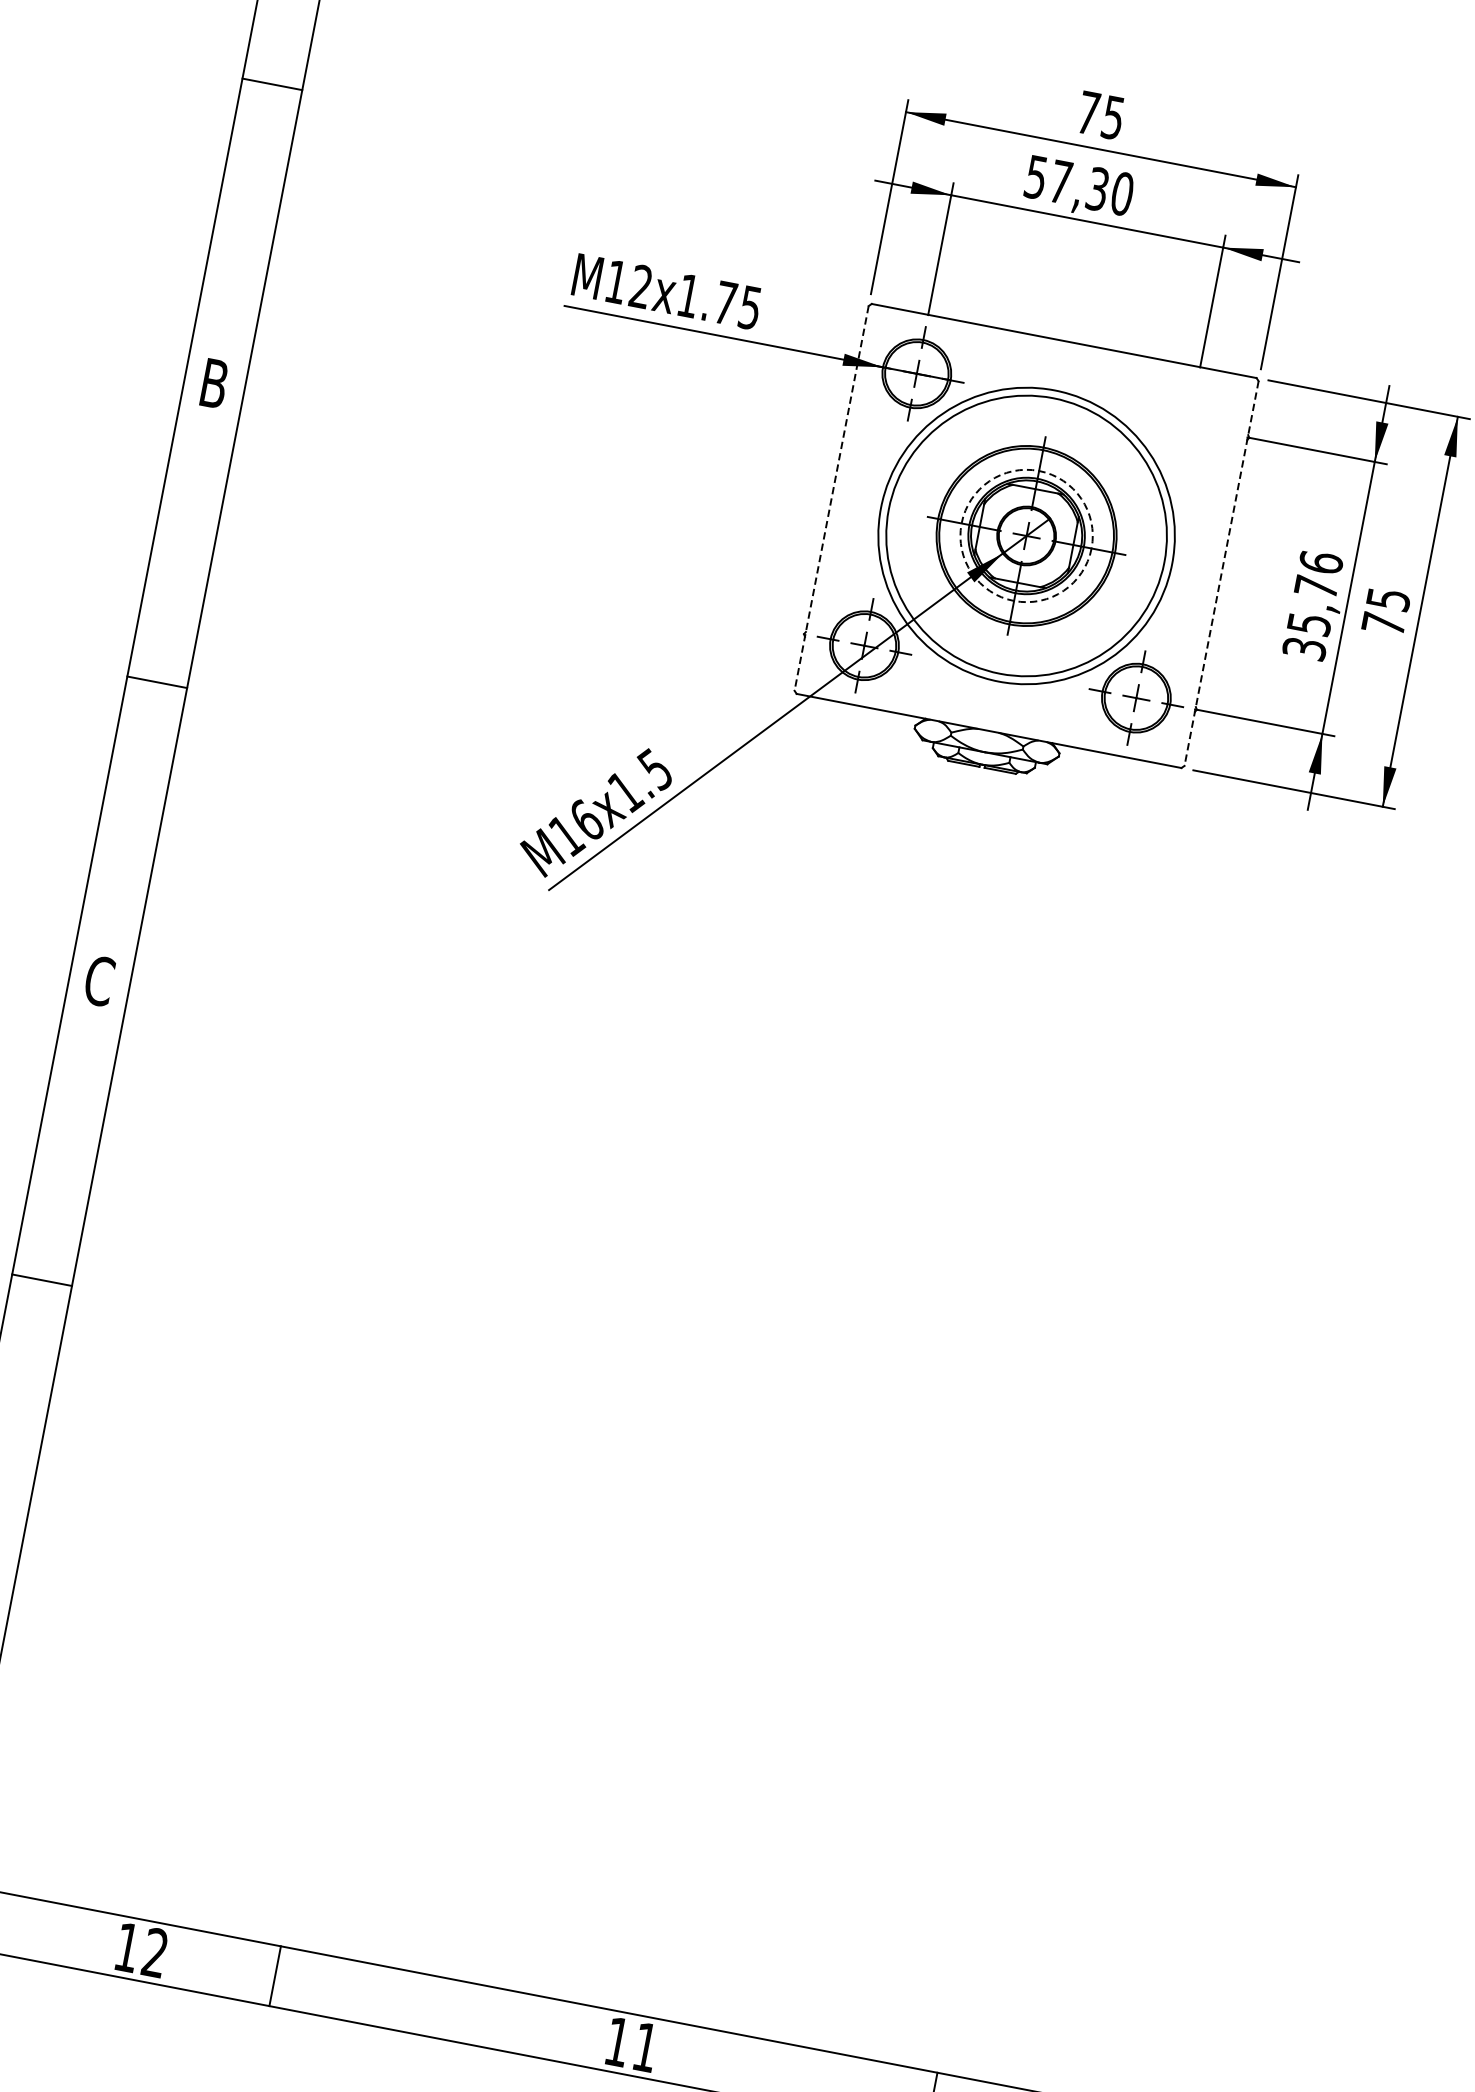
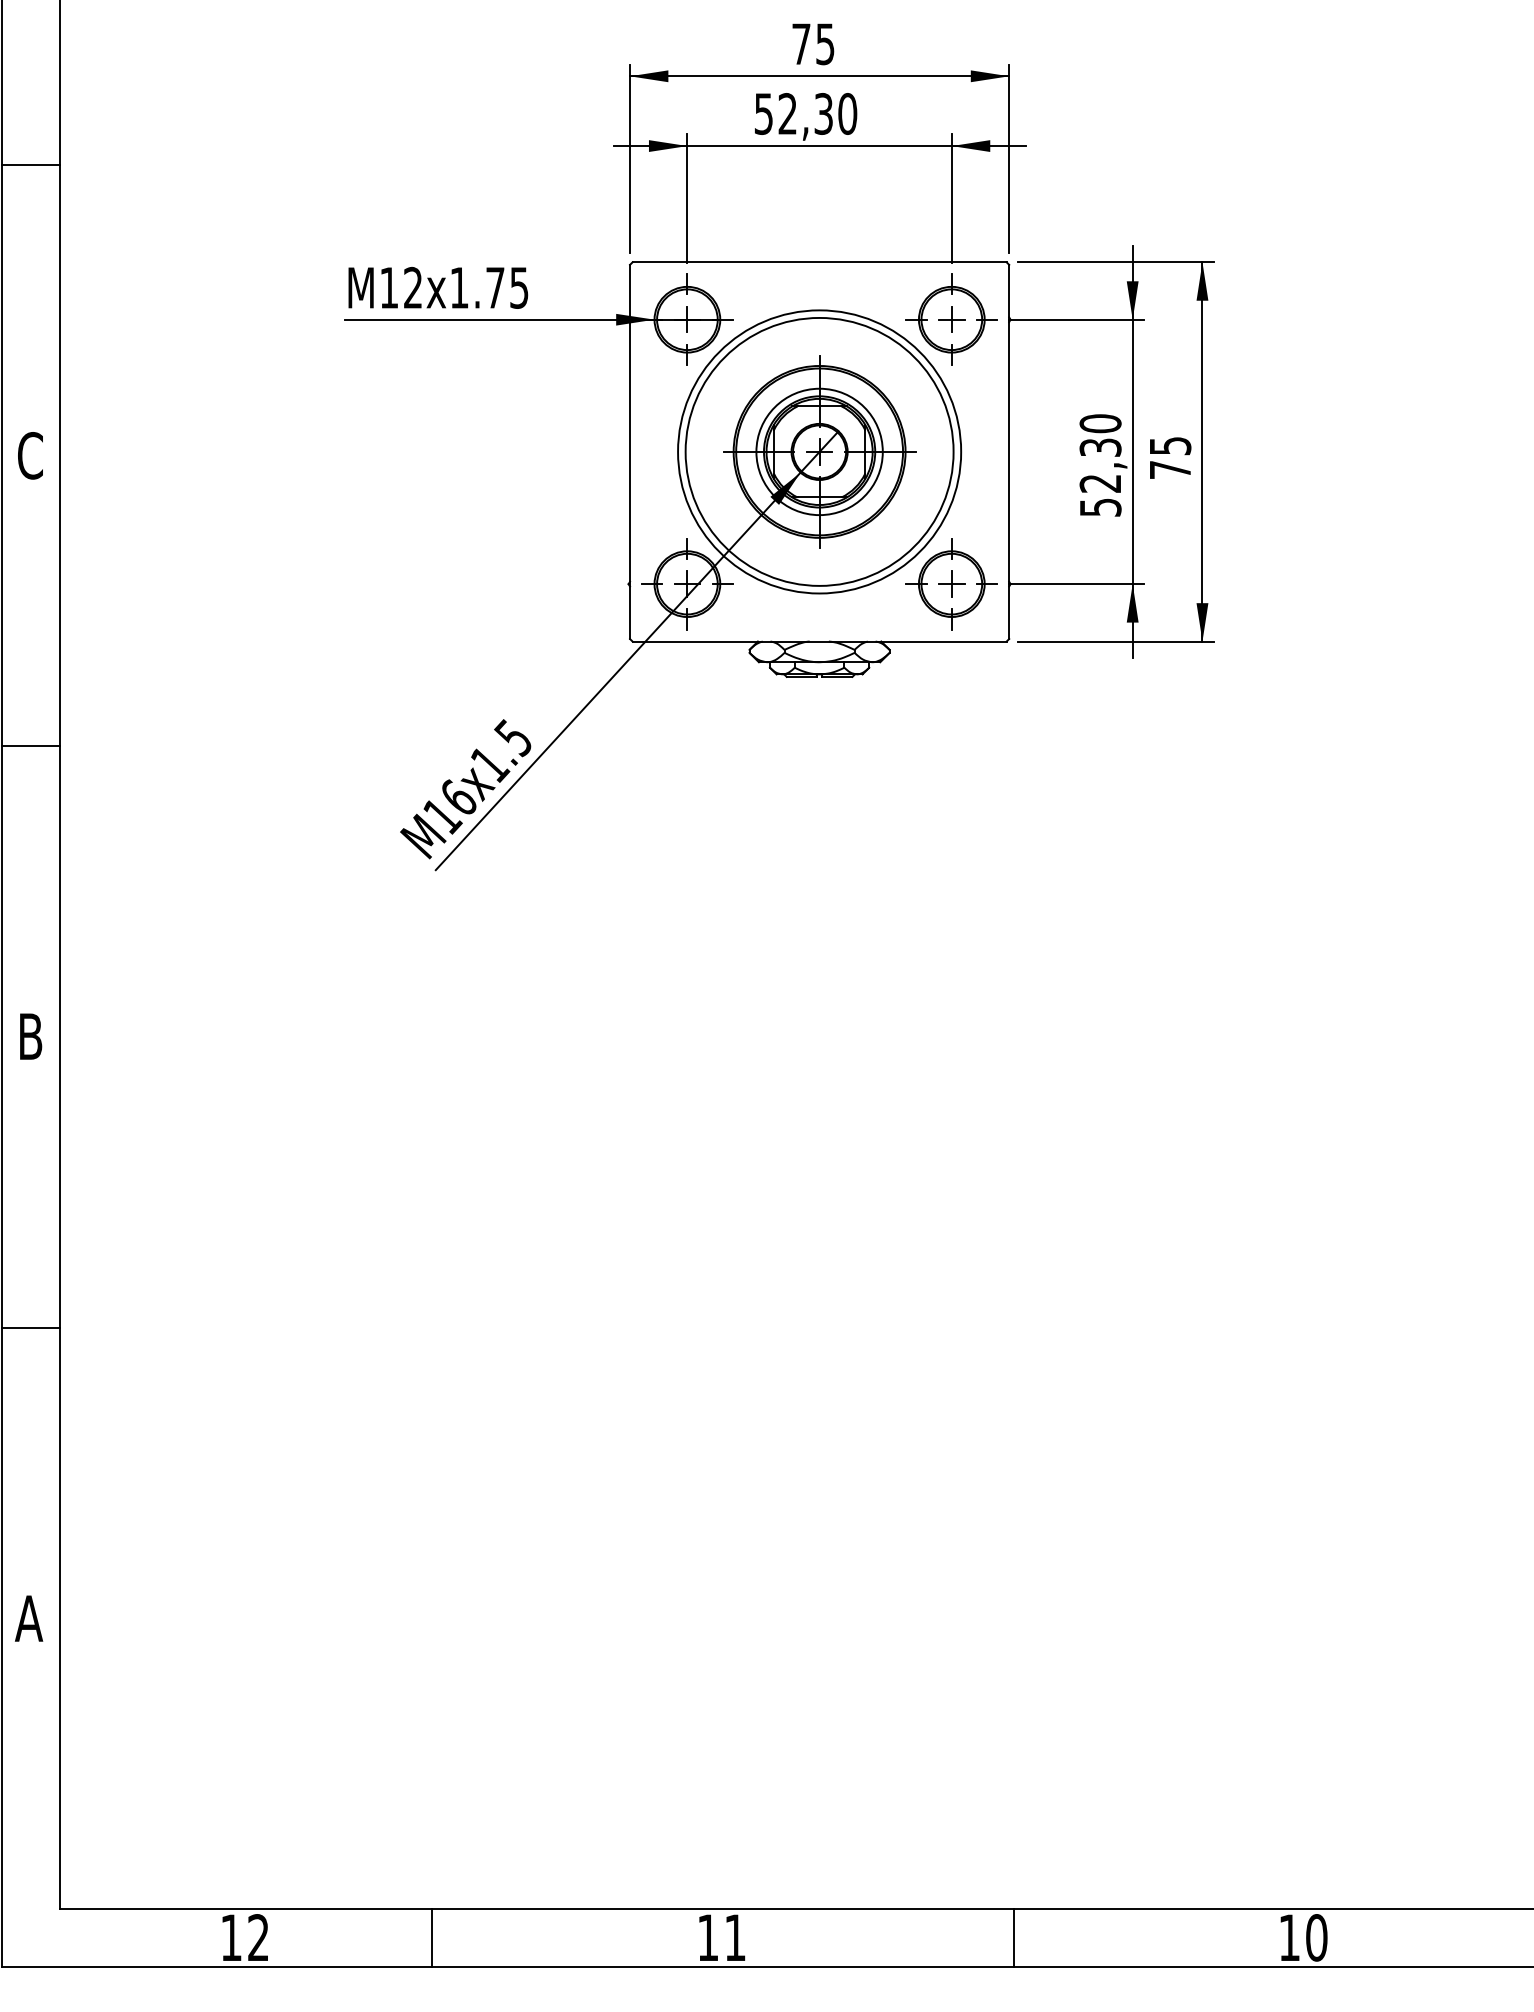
text: (1060, 181) -> (787, 113), 57,30 -> 52,30
text: (214, 383) -> (30, 455), B -> C
part: (1188, 425) -> (951, 319), added
line: (832, 499) -> (630, 452), dashed -> solid
circle: (1026, 535) -> (819, 451), dashed -> solid
line: (1221, 574) -> (1009, 452), dashed -> solid
text: (1312, 604) -> (1100, 464), 35,76 -> 52,30
text: (99, 980) -> (30, 1036), C -> B
line: (275, 1975) -> (432, 1937), moved

